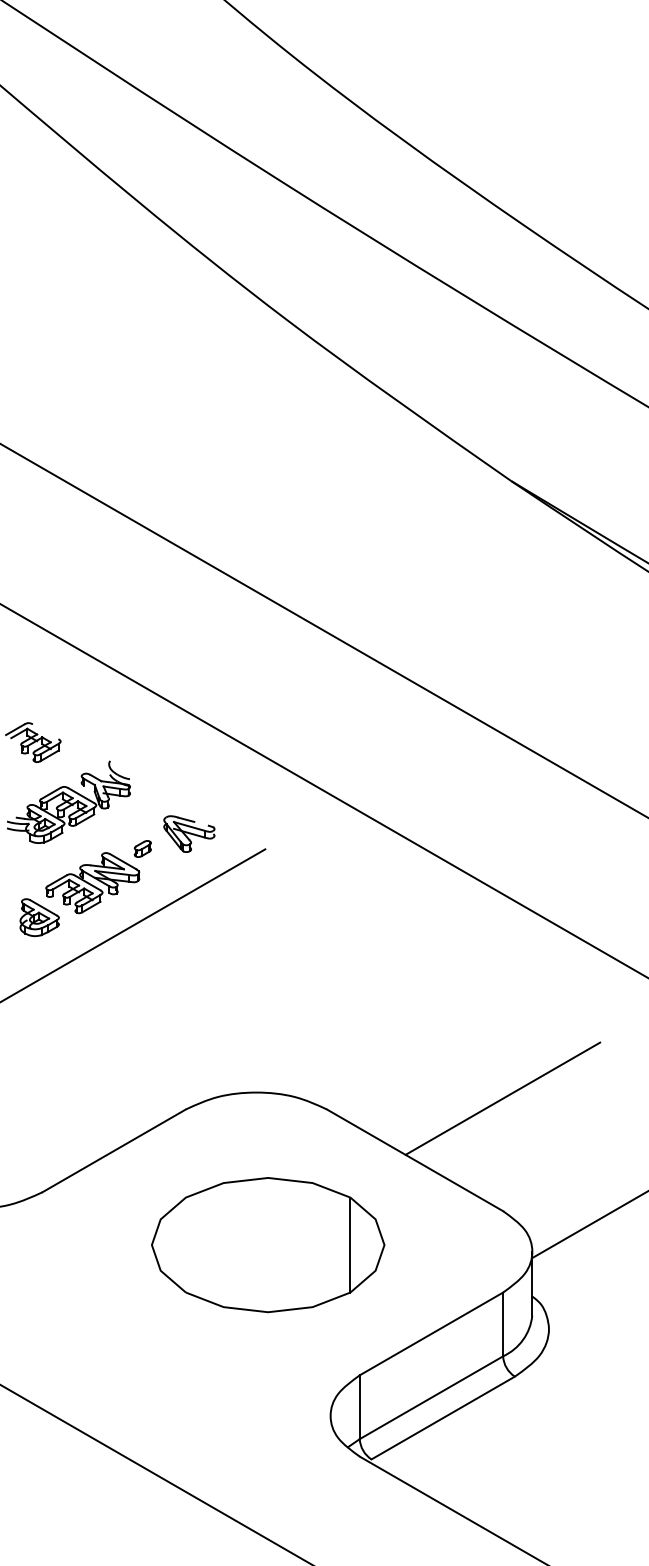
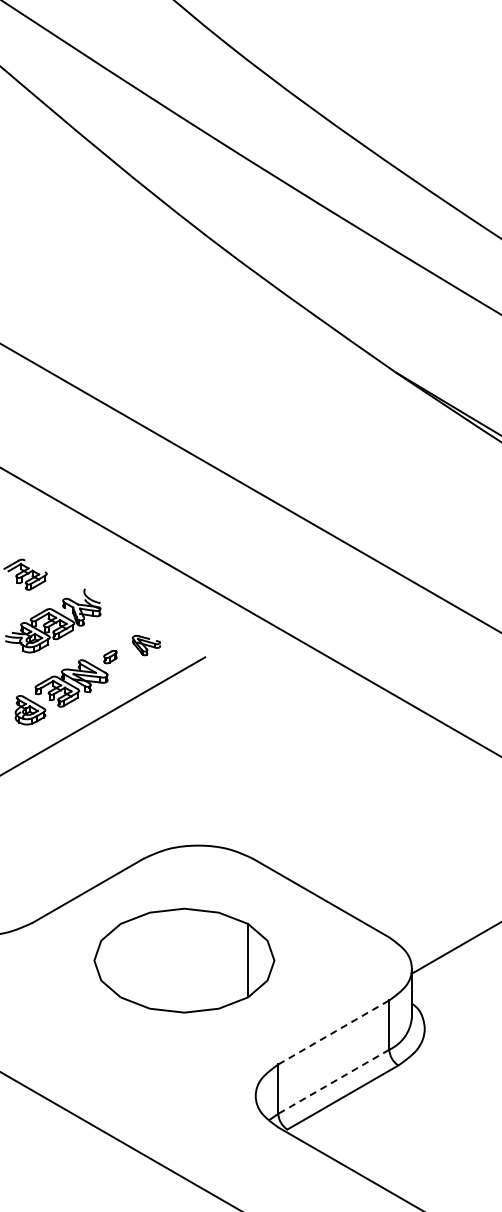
part: (189, 834) -> (146, 645), size x0.7
line: (502, 1097) -> (388, 849), removed
part: (268, 1244) -> (184, 960), moved
line: (432, 1333) -> (334, 1032), solid -> dashed
line: (431, 1398) -> (333, 1082), solid -> dashed

